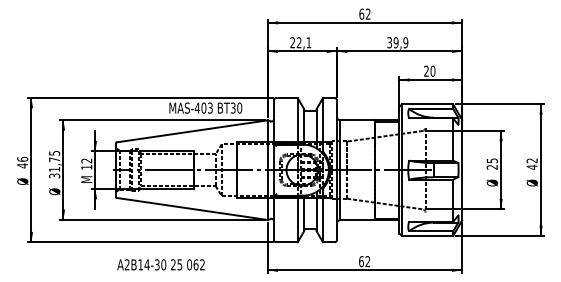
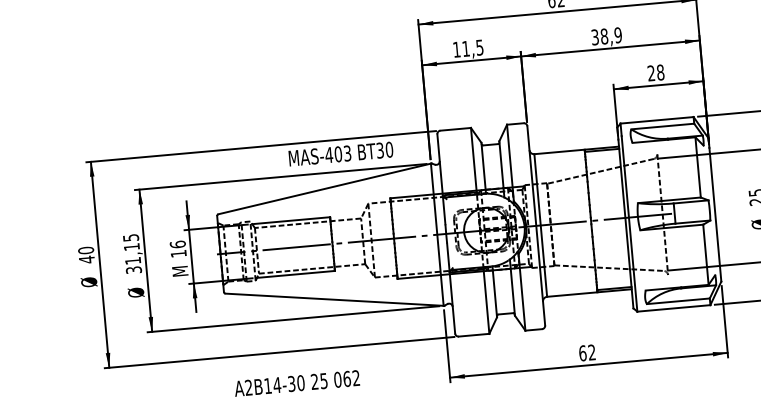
text: (300, 42) -> (467, 48), 22,1 -> 11,5
text: (395, 42) -> (603, 36), 39,9 -> 38,9
text: (432, 71) -> (659, 72), 20 -> 28
text: (22, 158) -> (85, 249), 46 -> 40
text: (54, 159) -> (131, 246), 31,75 -> 31,15
text: (86, 160) -> (177, 244), 12 -> 16

